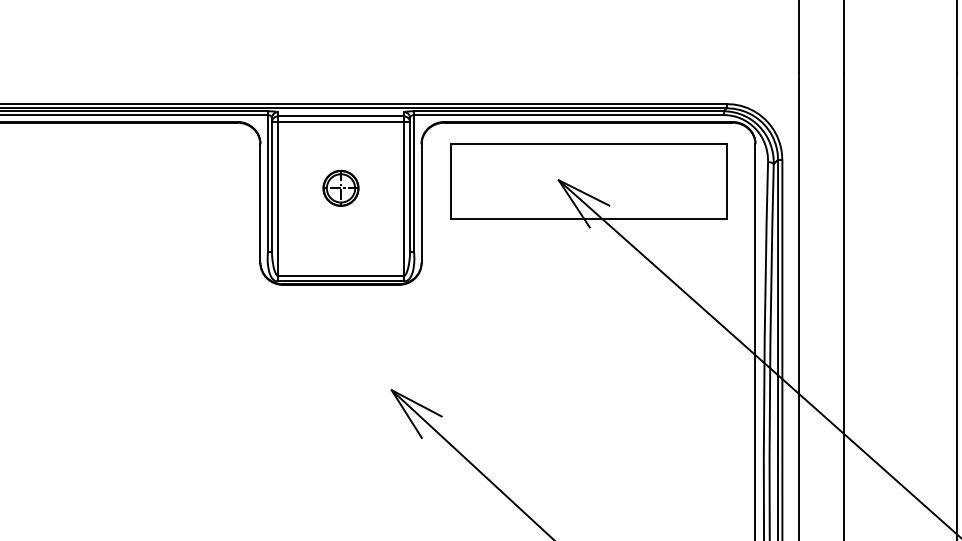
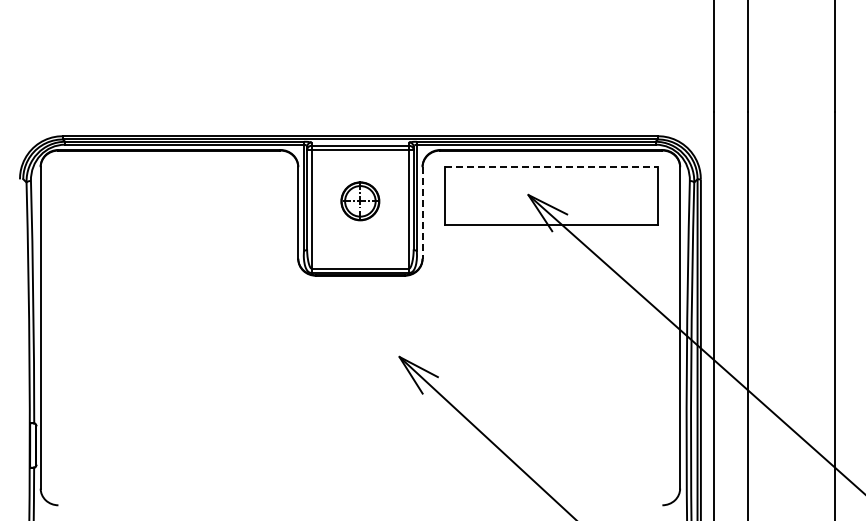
line: (588, 144) -> (551, 167), solid -> dashed
part: (341, 187) -> (360, 200), size x1.4
line: (421, 204) -> (422, 213), solid -> dashed

